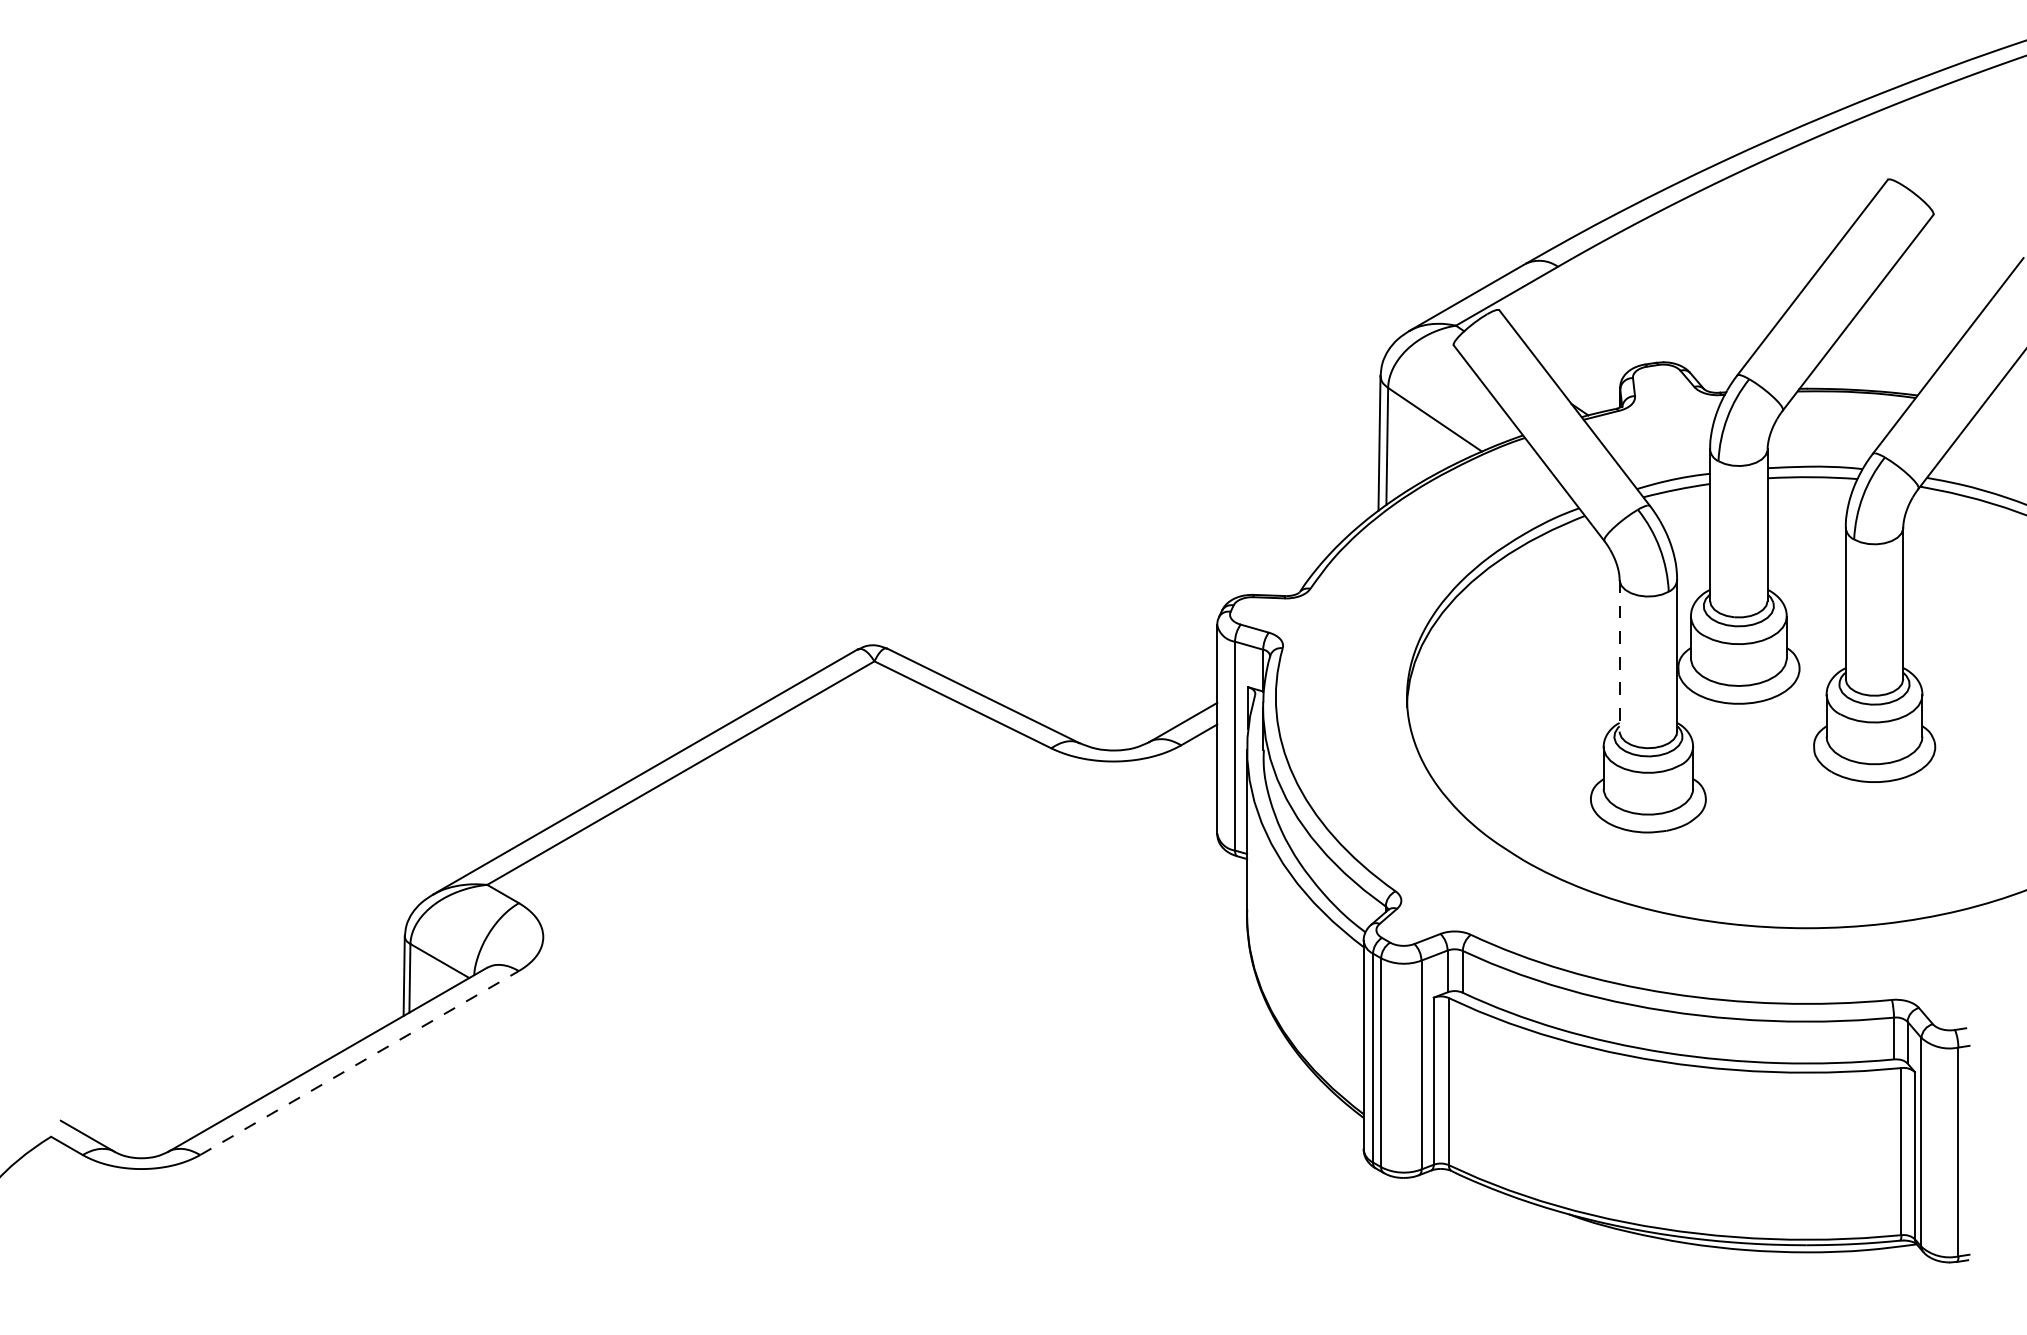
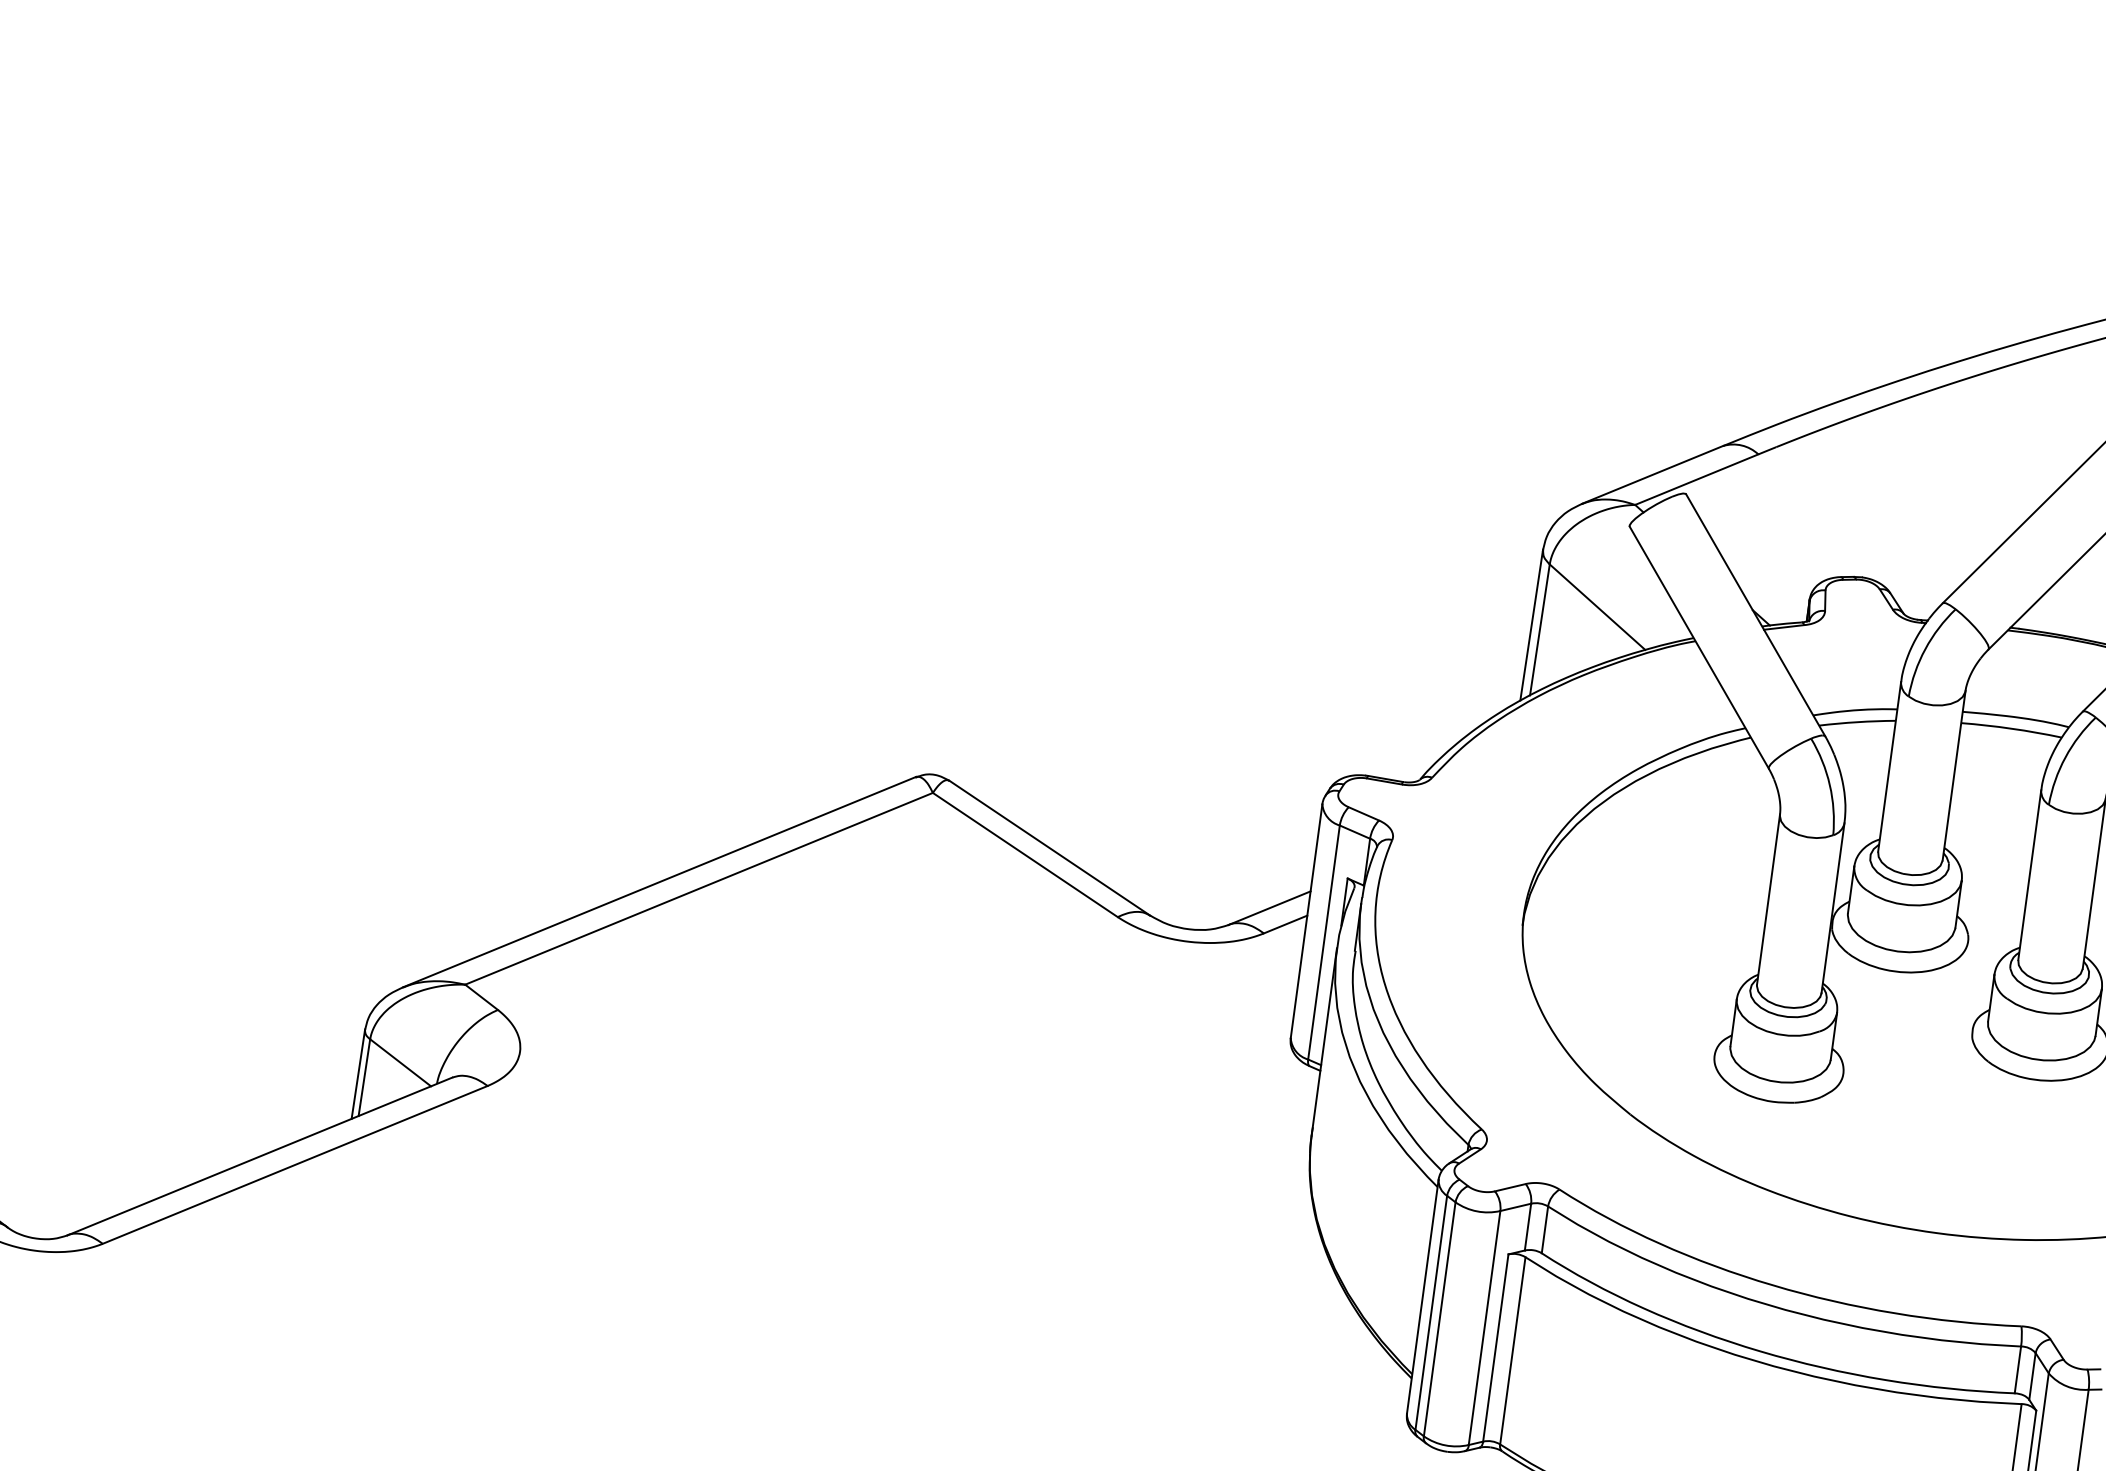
line: (1619, 655) -> (1768, 899), dashed -> solid
line: (359, 1063) -> (295, 1165), dashed -> solid

